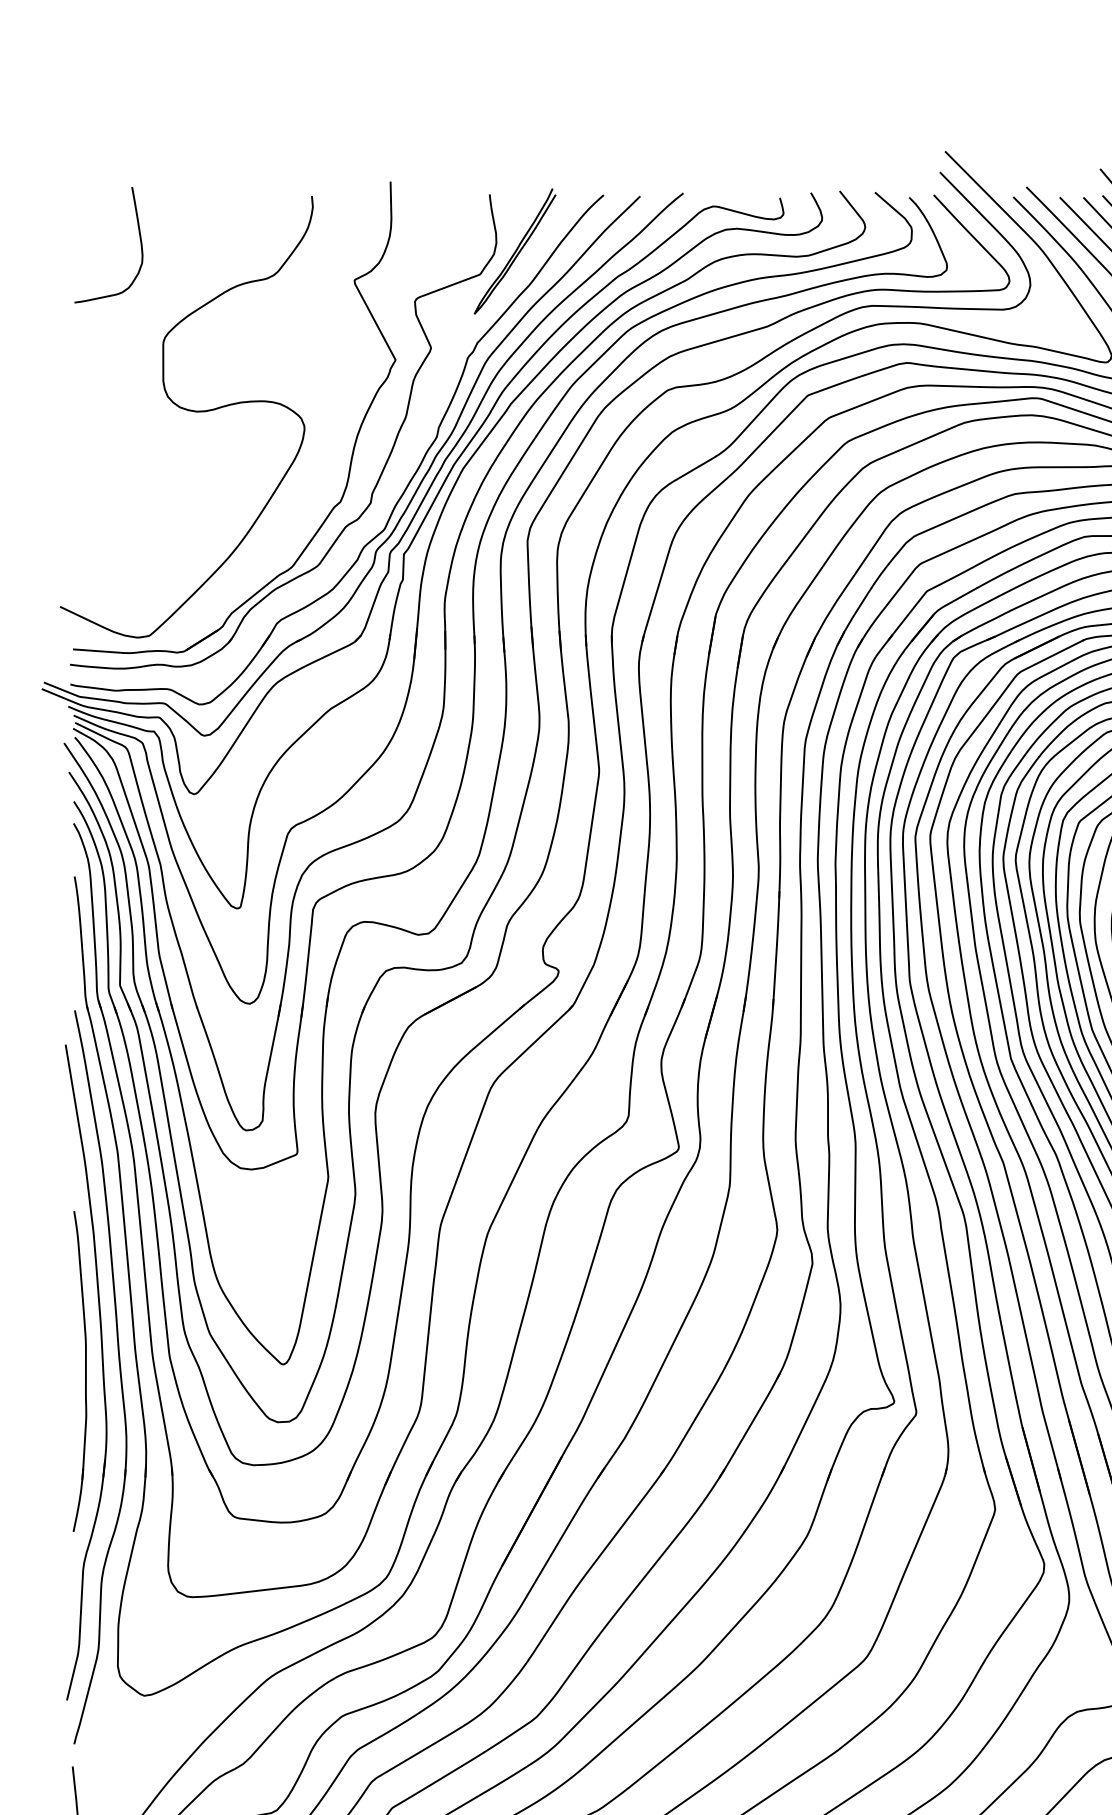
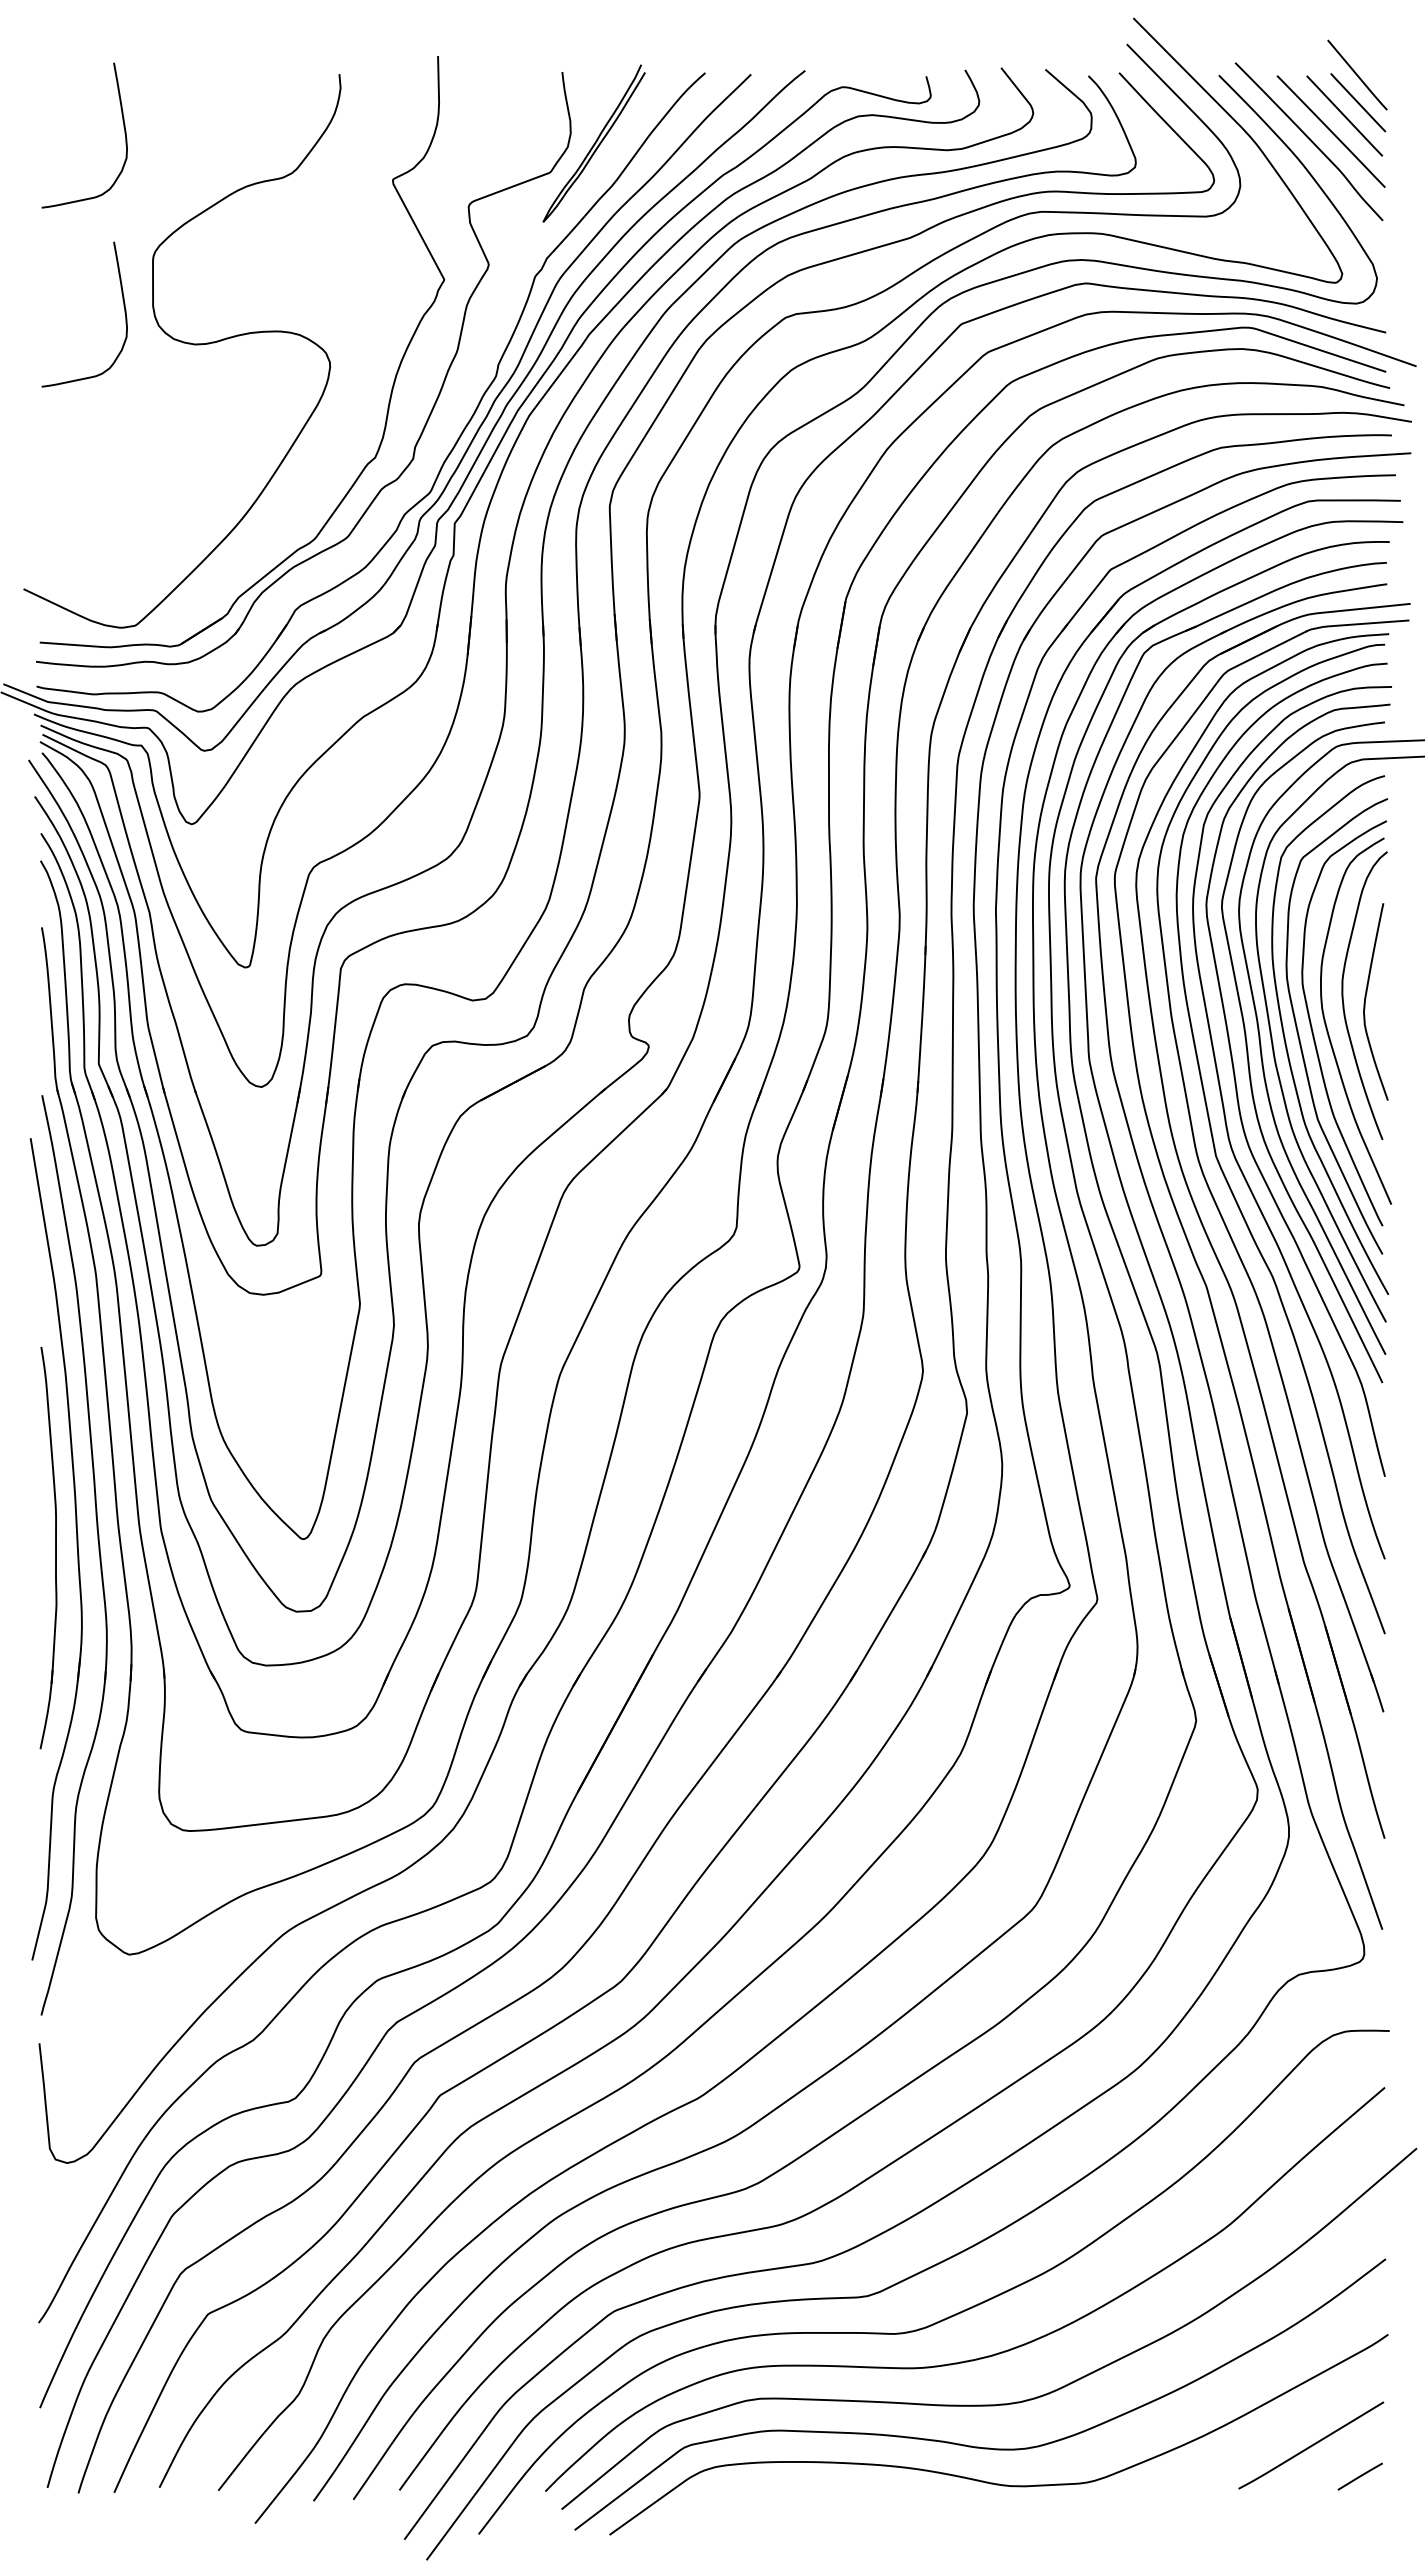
curve: (139, 381) -> (123, 306), added

